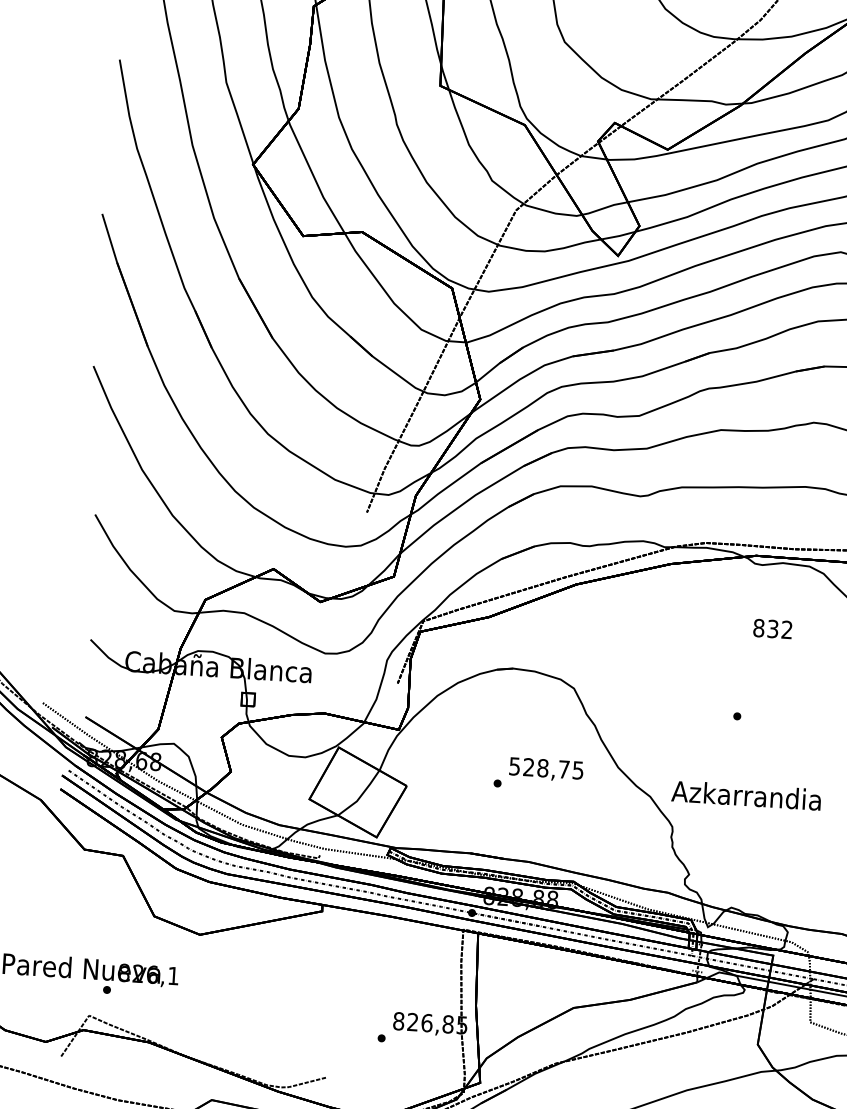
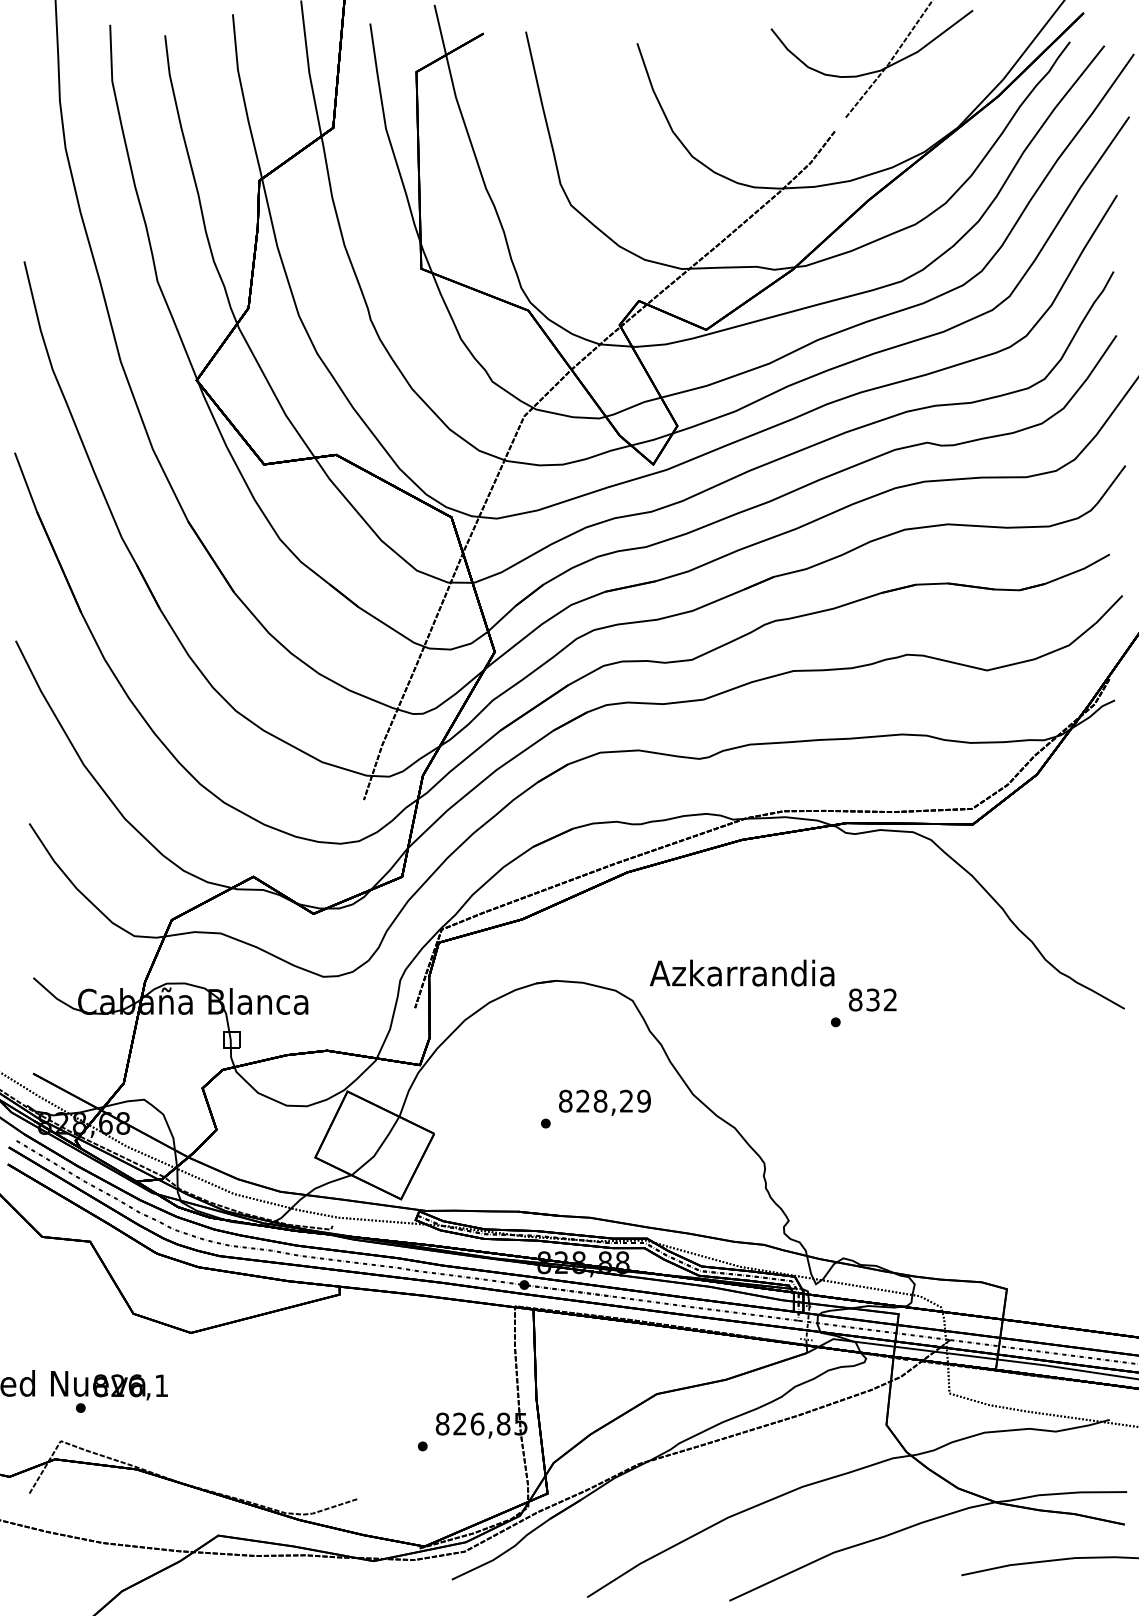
text: (772, 628) -> (872, 999), moved
text: (546, 767) -> (604, 1100), 528,75 -> 828,29
text: (745, 795) -> (741, 972), moved

